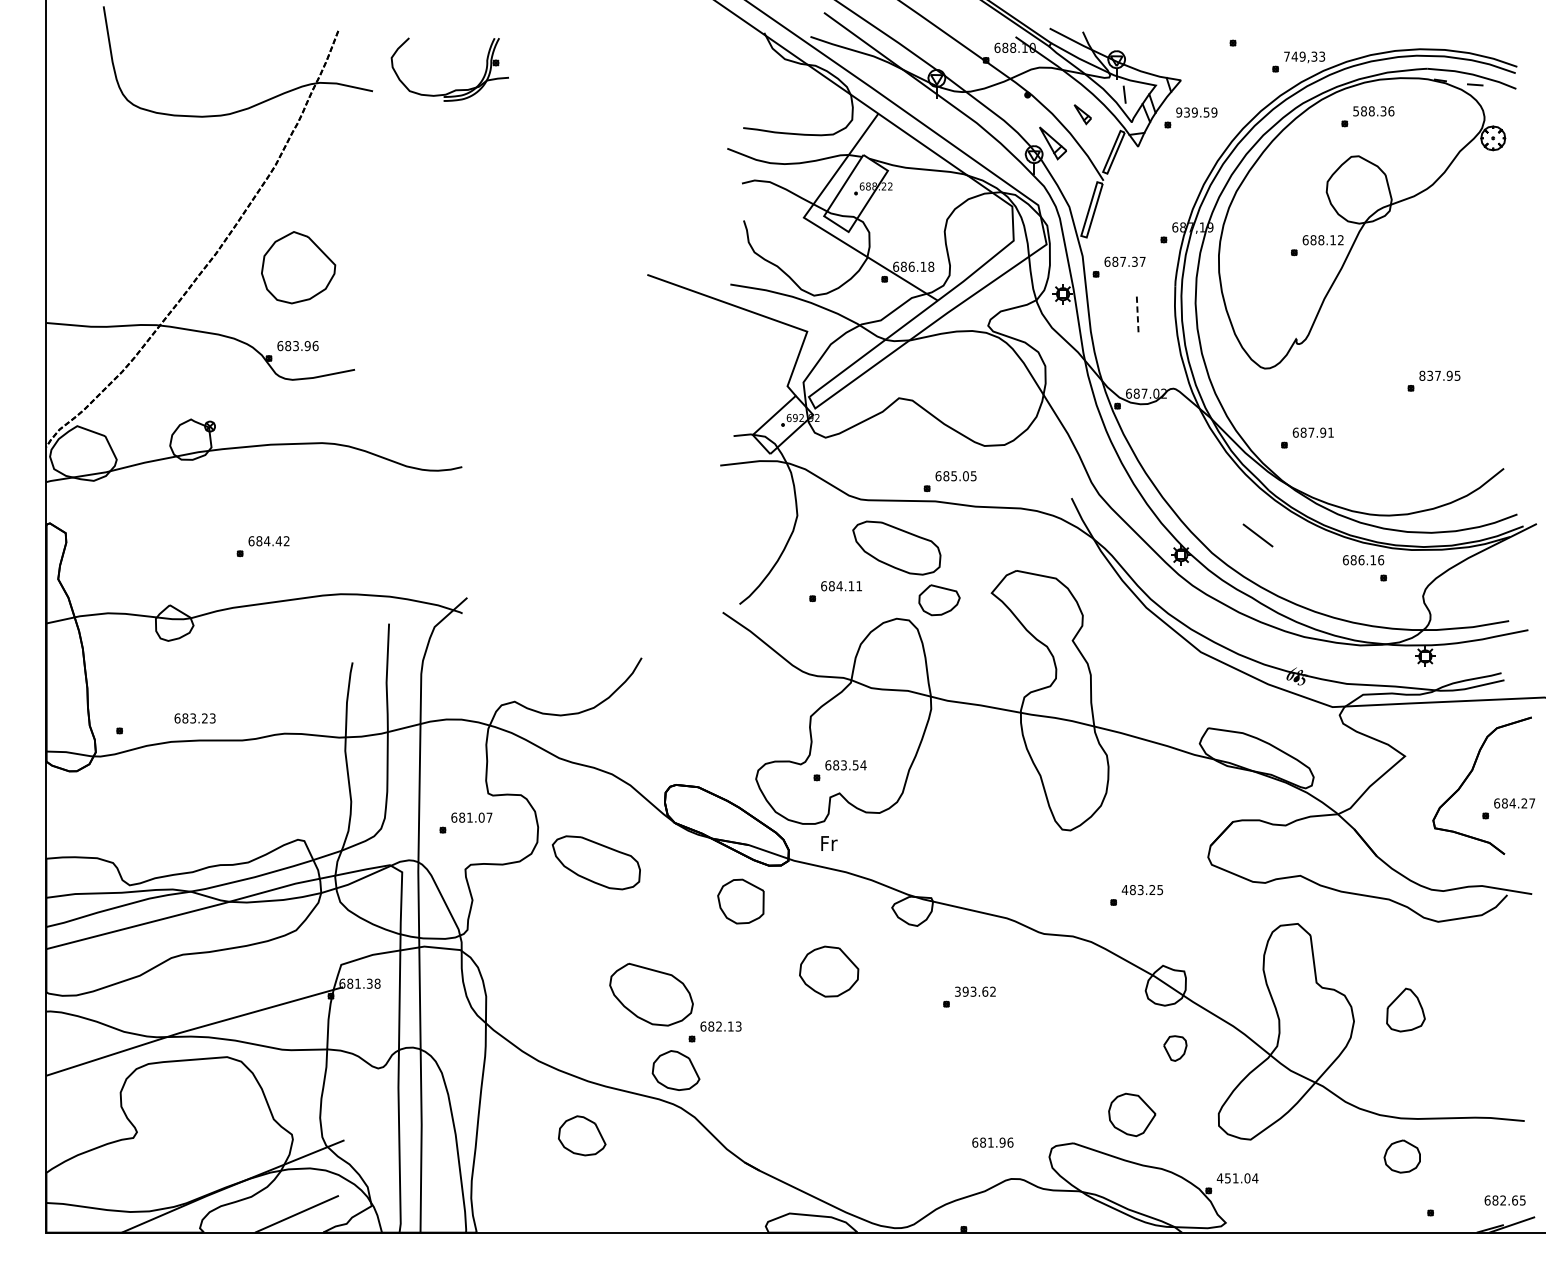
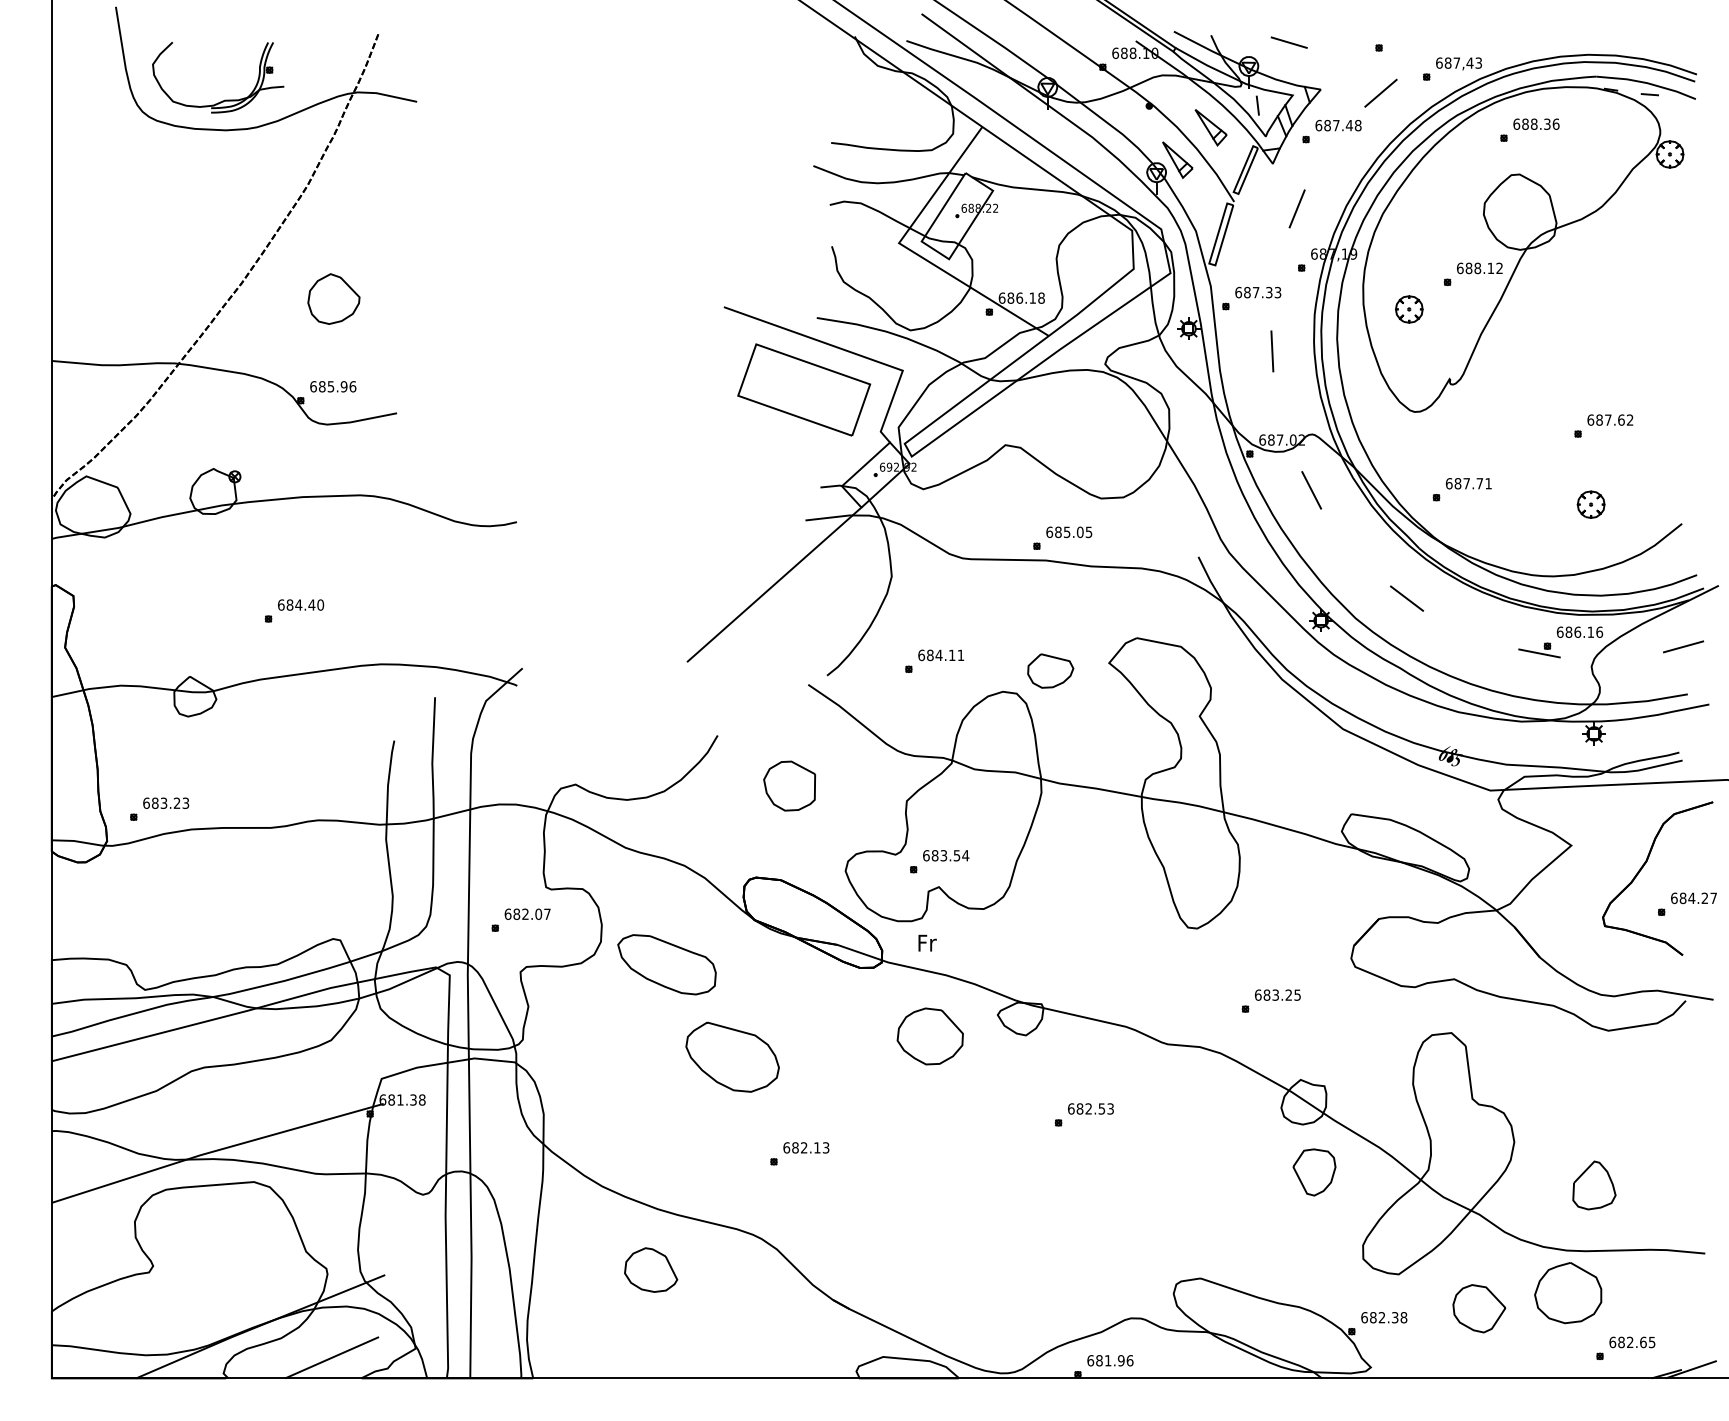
line: (1152, 38) -> (1288, 42), added
text: (1300, 56) -> (1454, 62), 749,33 -> 687,43
line: (1234, 82) -> (1380, 92), added
part: (455, 89) -> (224, 99), moved
text: (1355, 110) -> (1516, 123), 588.36 -> 688.36
text: (1196, 112) -> (1338, 125), 939.59 -> 687.48
part: (1082, 114) -> (1210, 127), size x1.67
line: (1159, 186) -> (1296, 208), added
text: (1142, 261) -> (1277, 292), 687.37 -> 687.33
part: (298, 267) -> (333, 298), size x0.62
part: (1260, 276) -> (1409, 309), added
line: (1137, 314) -> (1272, 351), dashed -> solid
text: (296, 345) -> (331, 386), 683.96 -> 685.96
part: (719, 348) -> (804, 389), added
text: (1439, 375) -> (1610, 419), 837.95 -> 687.62
text: (1322, 432) -> (1479, 483), 687.91 -> 687.71
line: (1172, 438) -> (1311, 490), added
part: (1422, 451) -> (1590, 504), added
line: (692, 522) -> (774, 584), added
text: (286, 540) -> (320, 604), 684.42 -> 684.40
part: (896, 547) -> (1002, 612), removed
text: (1363, 559) -> (1579, 631), moved
line: (1505, 578) -> (1683, 646), added
line: (1376, 584) -> (1539, 653), added
text: (195, 717) -> (166, 802), moved
text: (469, 817) -> (525, 913), 681.07 -> 682.07
text: (1124, 889) -> (1257, 994), 483.25 -> 683.25
part: (740, 901) -> (789, 785), moved
part: (828, 971) -> (929, 1036), moved
text: (975, 991) -> (1090, 1108), 393.62 -> 682.53
part: (651, 994) -> (732, 1056), moved
part: (1406, 1010) -> (1594, 1185), moved
part: (1175, 1048) -> (1314, 1172), size x1.67
part: (676, 1070) -> (756, 1196), removed
part: (1132, 1114) -> (1479, 1308), moved
text: (992, 1142) -> (1110, 1360), moved
part: (1402, 1156) -> (1568, 1293), size x1.67
text: (1237, 1178) -> (1383, 1317), 451.04 -> 682.38
text: (1505, 1200) -> (1632, 1342), moved

